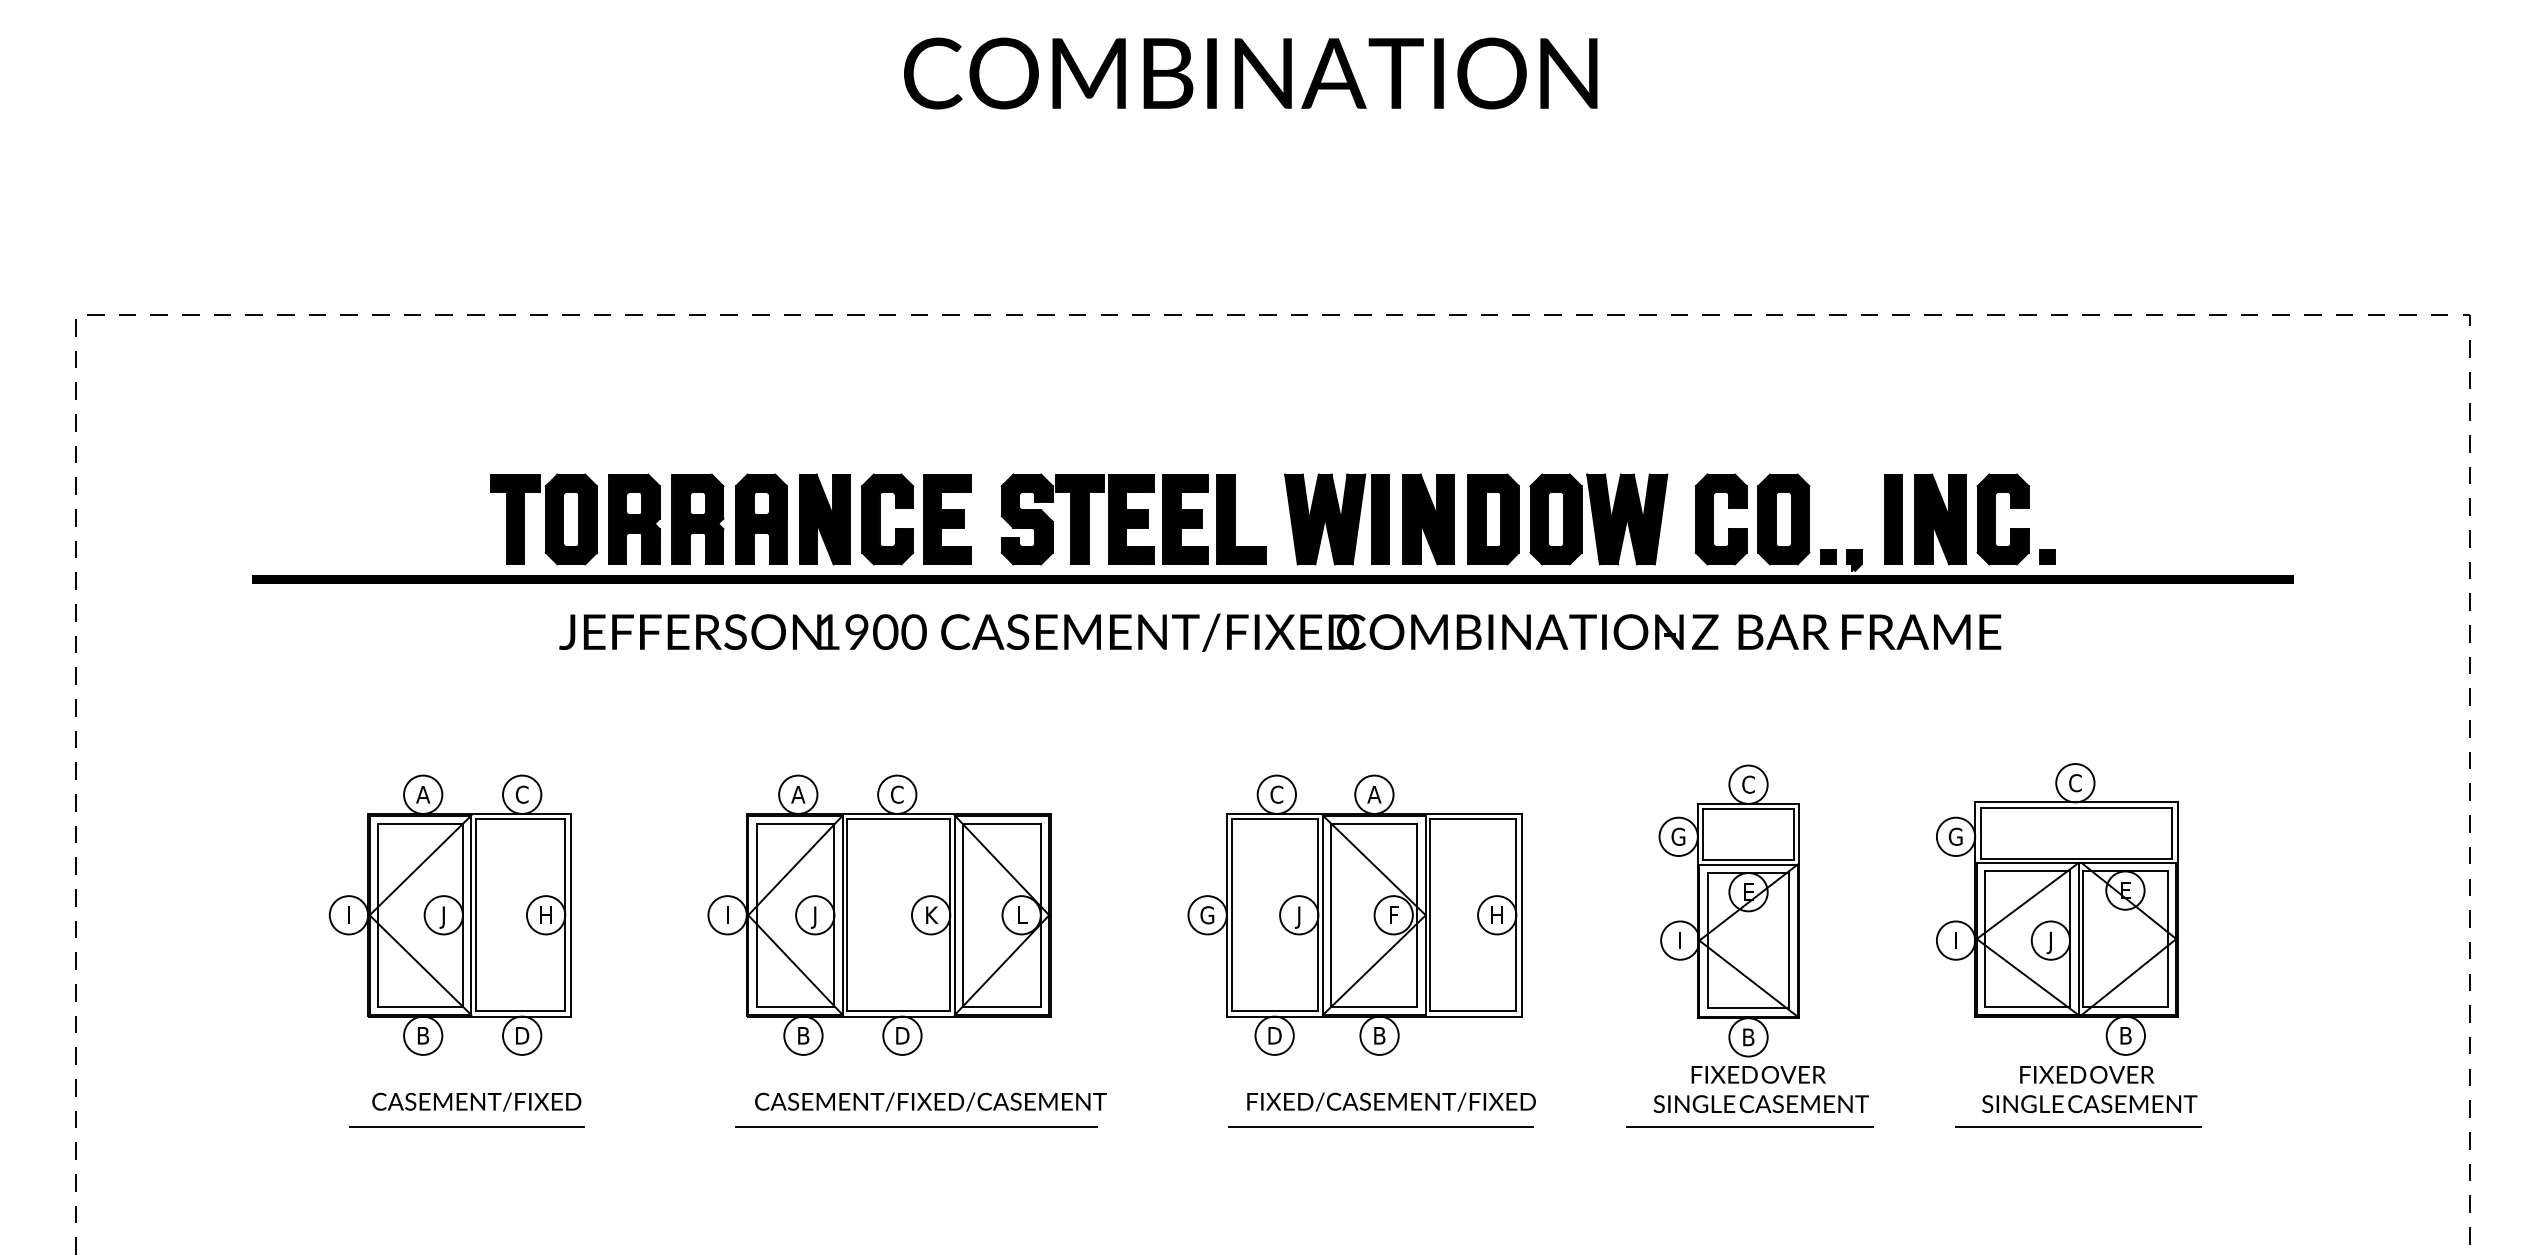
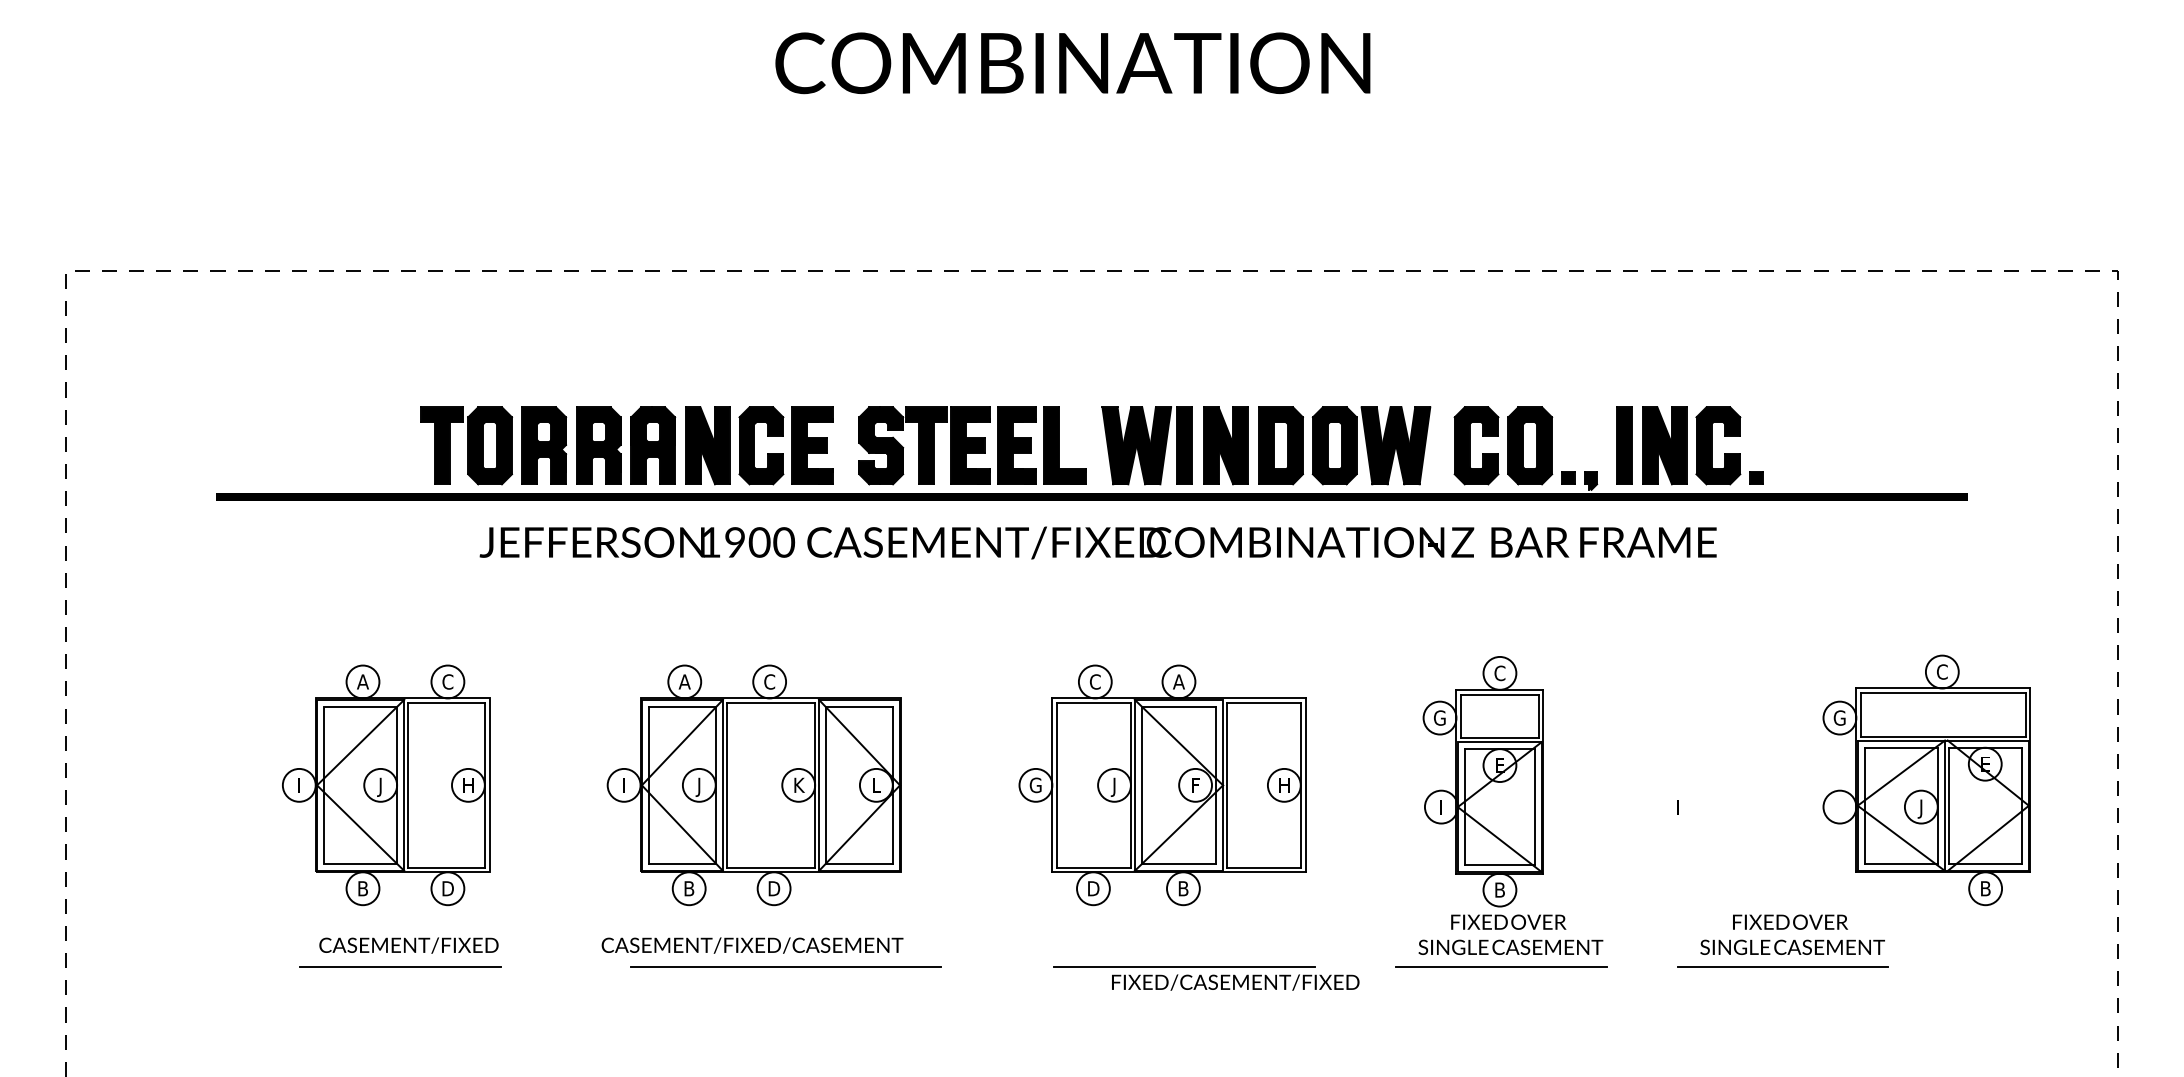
part: (2056, 909) -> (1926, 780), moved
text: (930, 1101) -> (752, 945), moved
text: (1391, 1101) -> (1235, 982), moved

